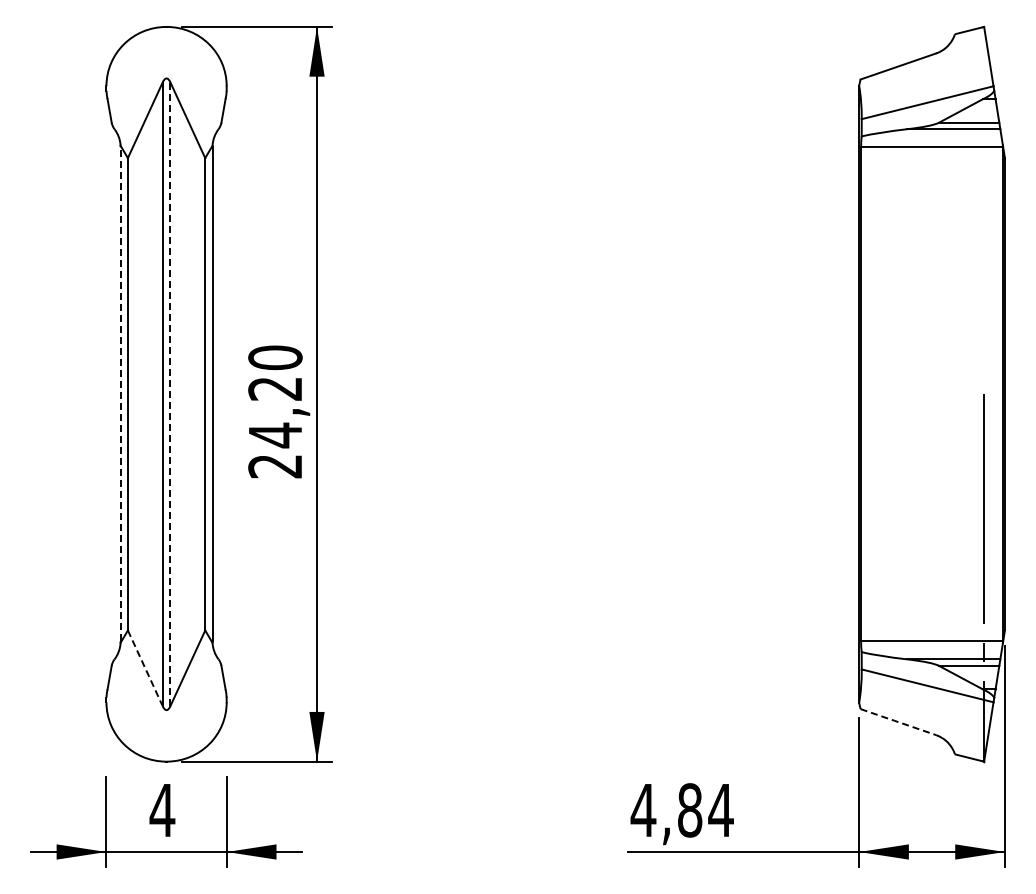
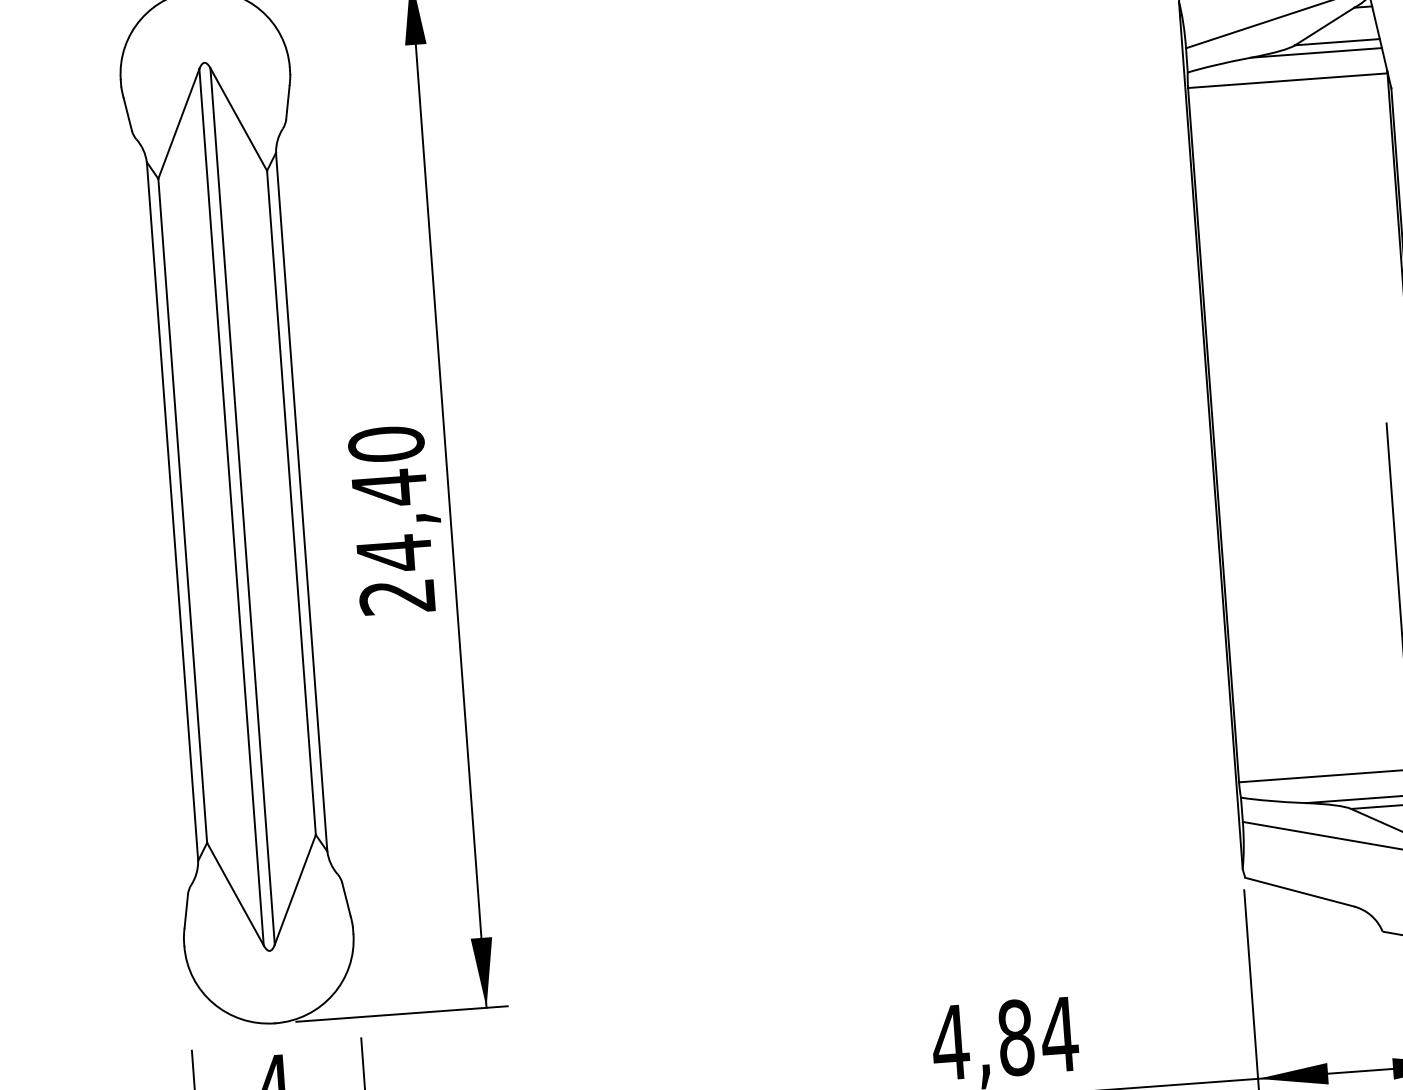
text: (274, 388) -> (388, 487), 24,20 -> 24,40
line: (120, 394) -> (172, 511), dashed -> solid
line: (170, 394) -> (242, 506), dashed -> solid
line: (145, 668) -> (235, 894), dashed -> solid
line: (898, 722) -> (1300, 892), dashed -> solid

